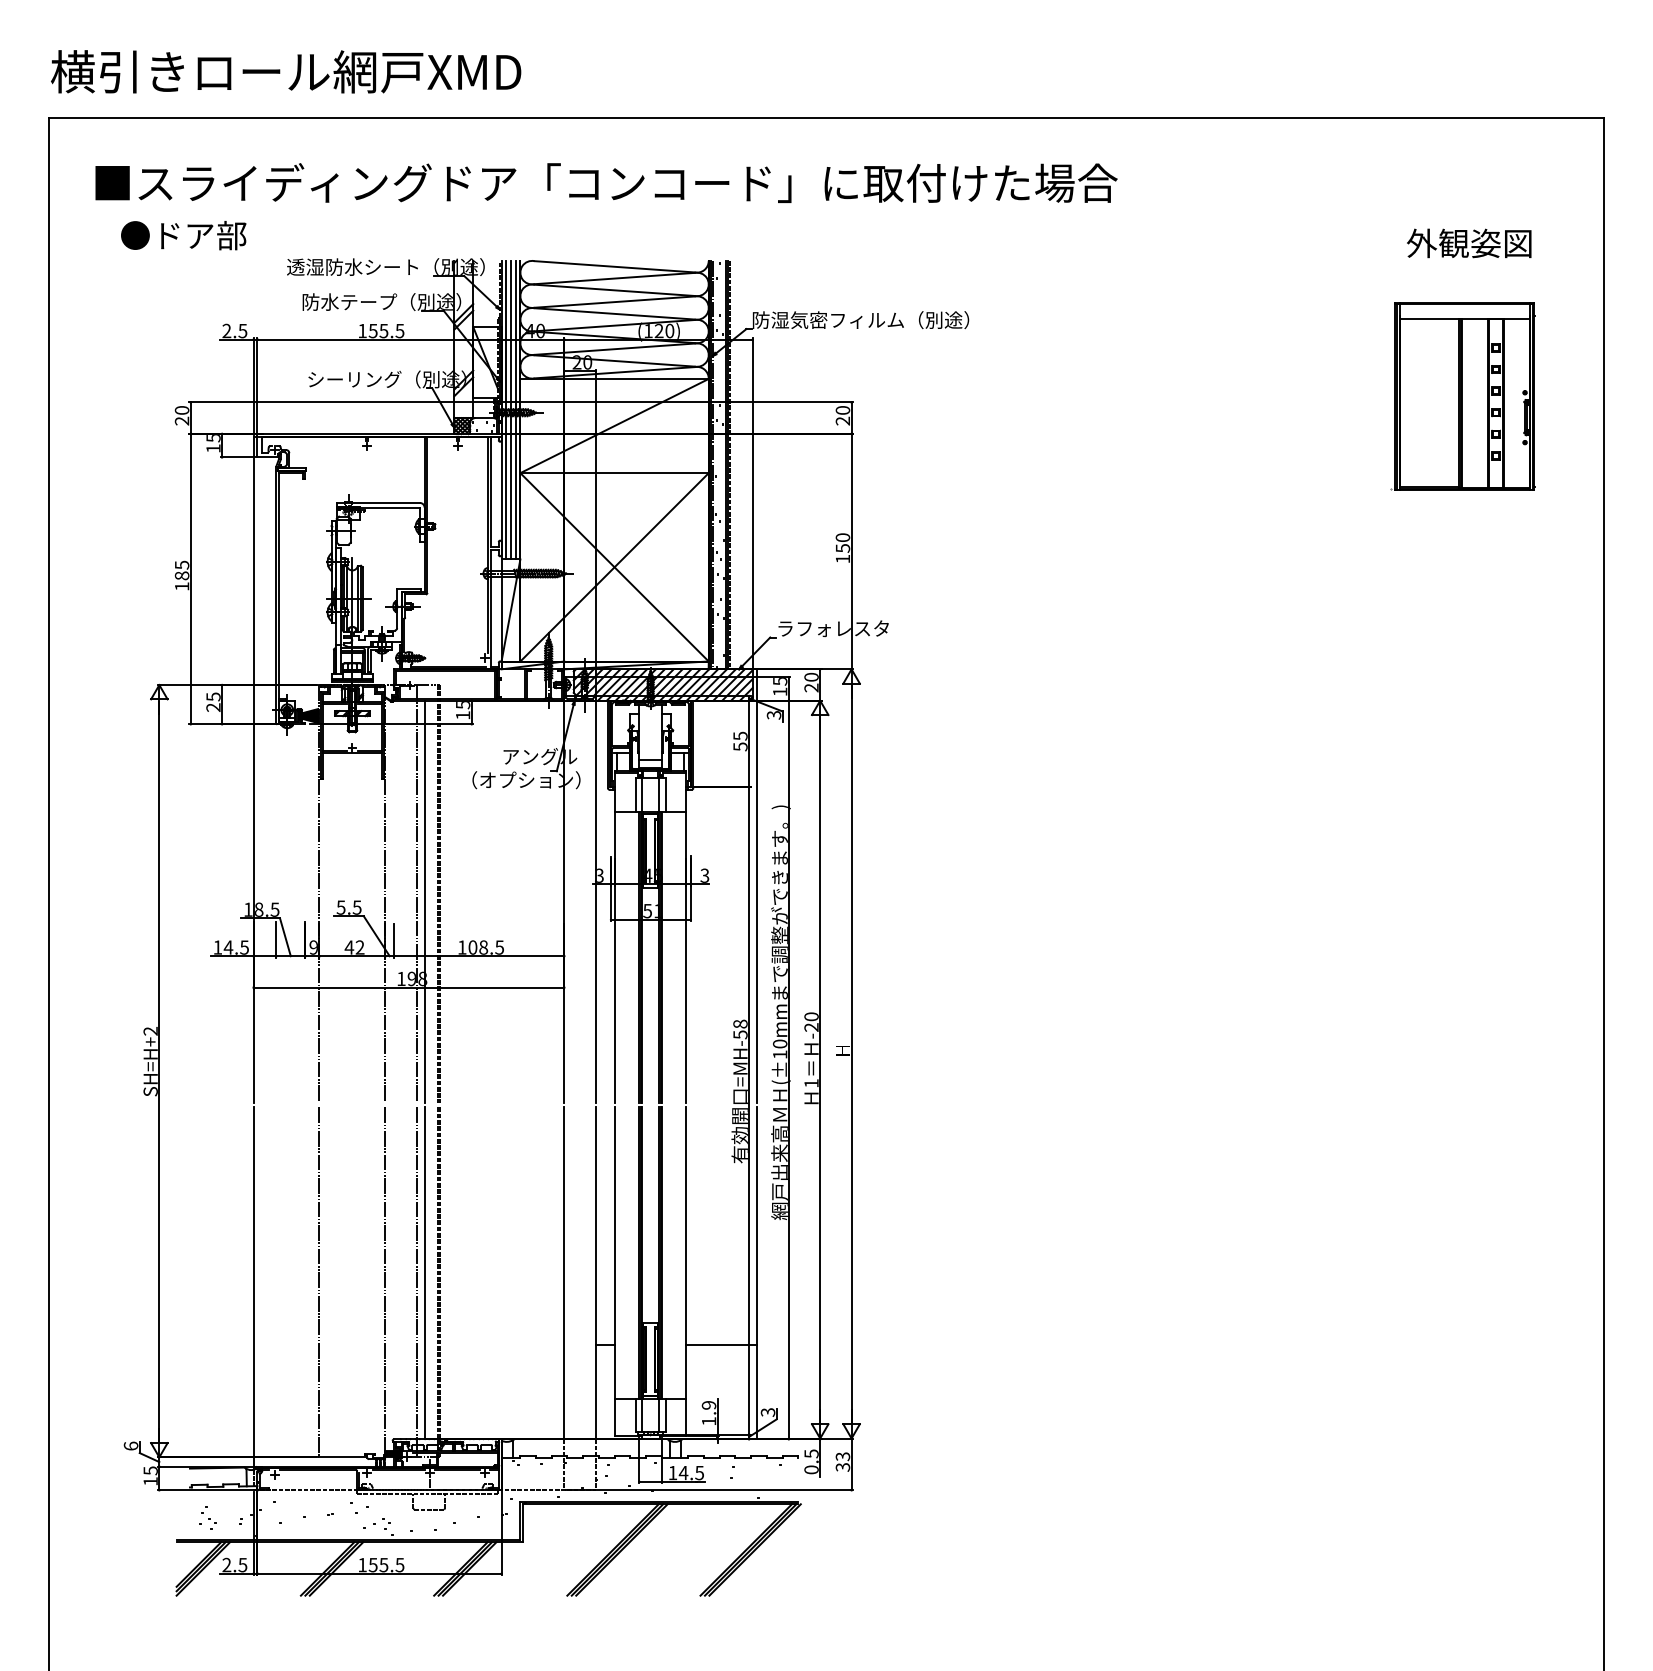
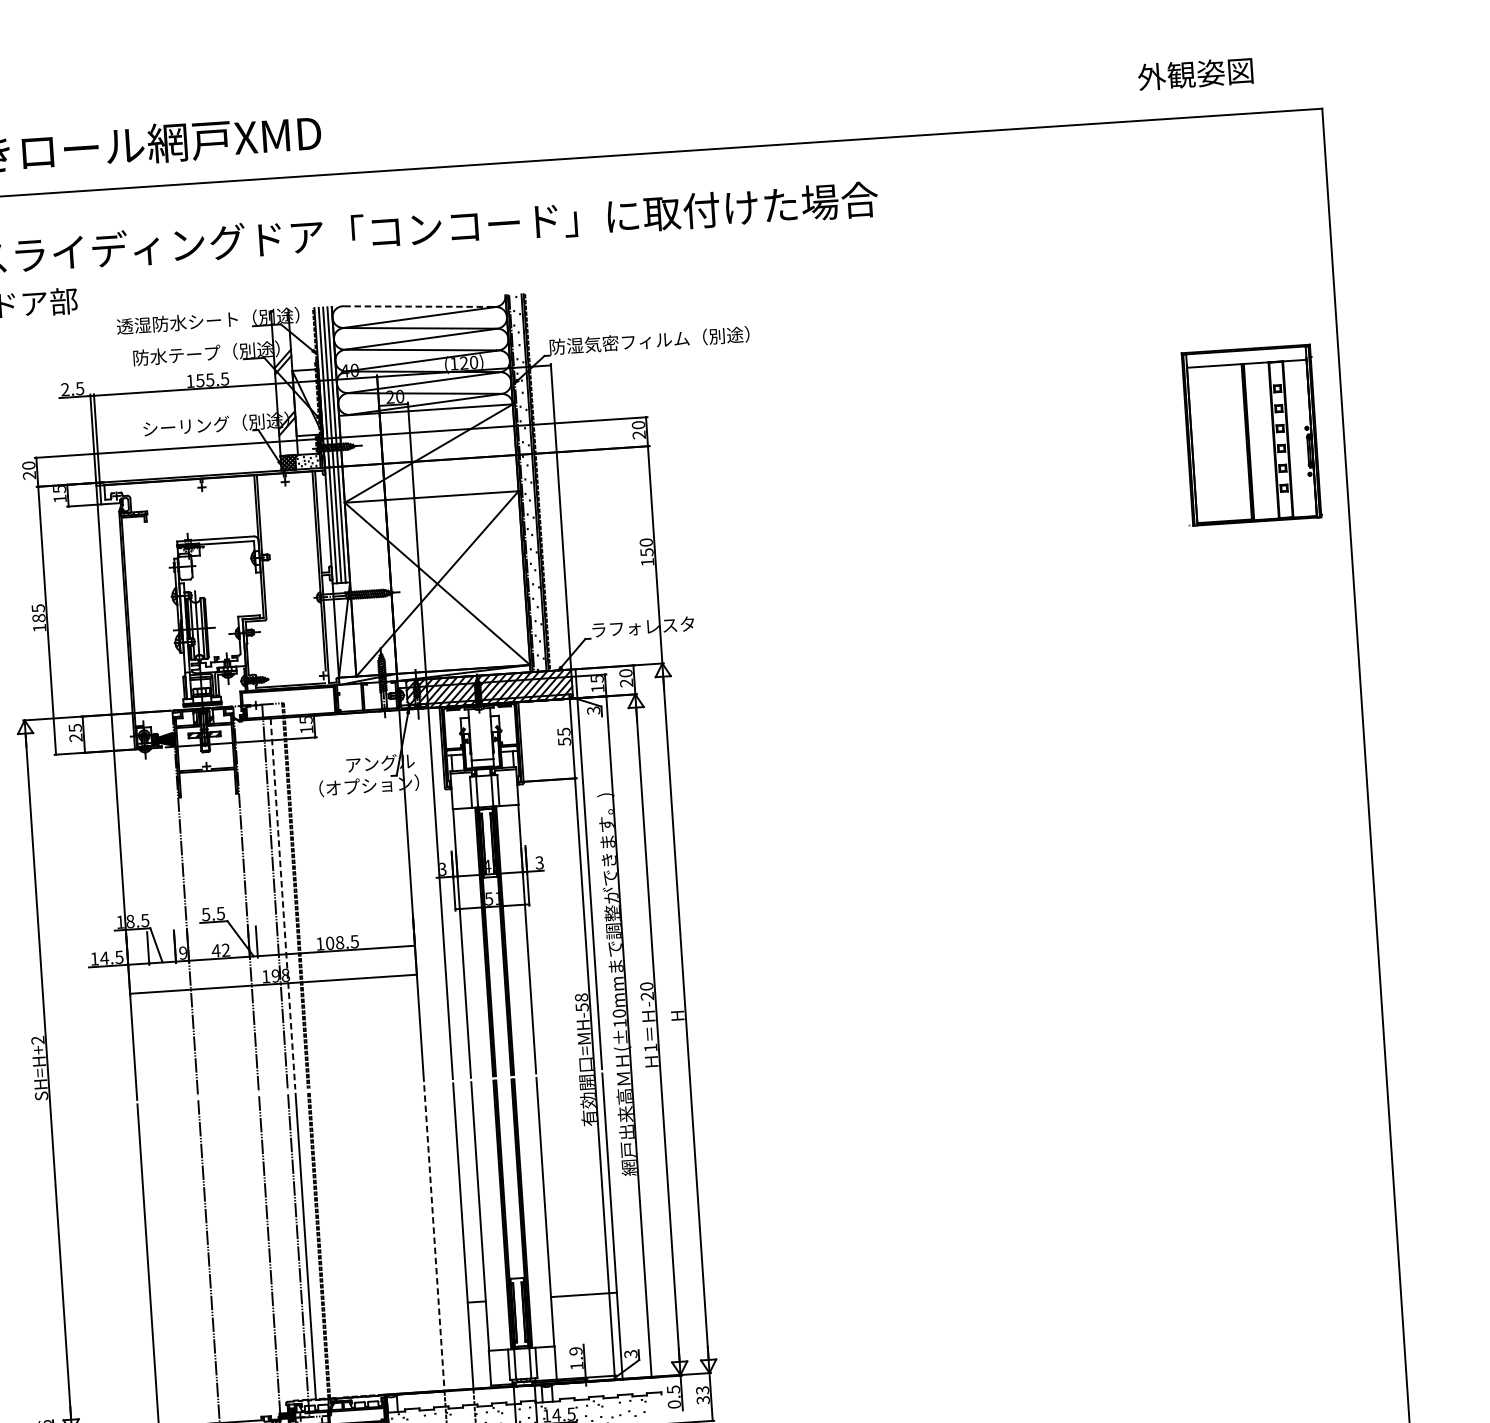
text: (1469, 243) -> (1195, 74), moved
line: (614, 266) -> (418, 306), solid -> dashed
part: (1462, 396) -> (1249, 435), moved
line: (424, 902) -> (282, 904), solid -> dashed
line: (564, 1273) -> (434, 1238), solid -> dashed

